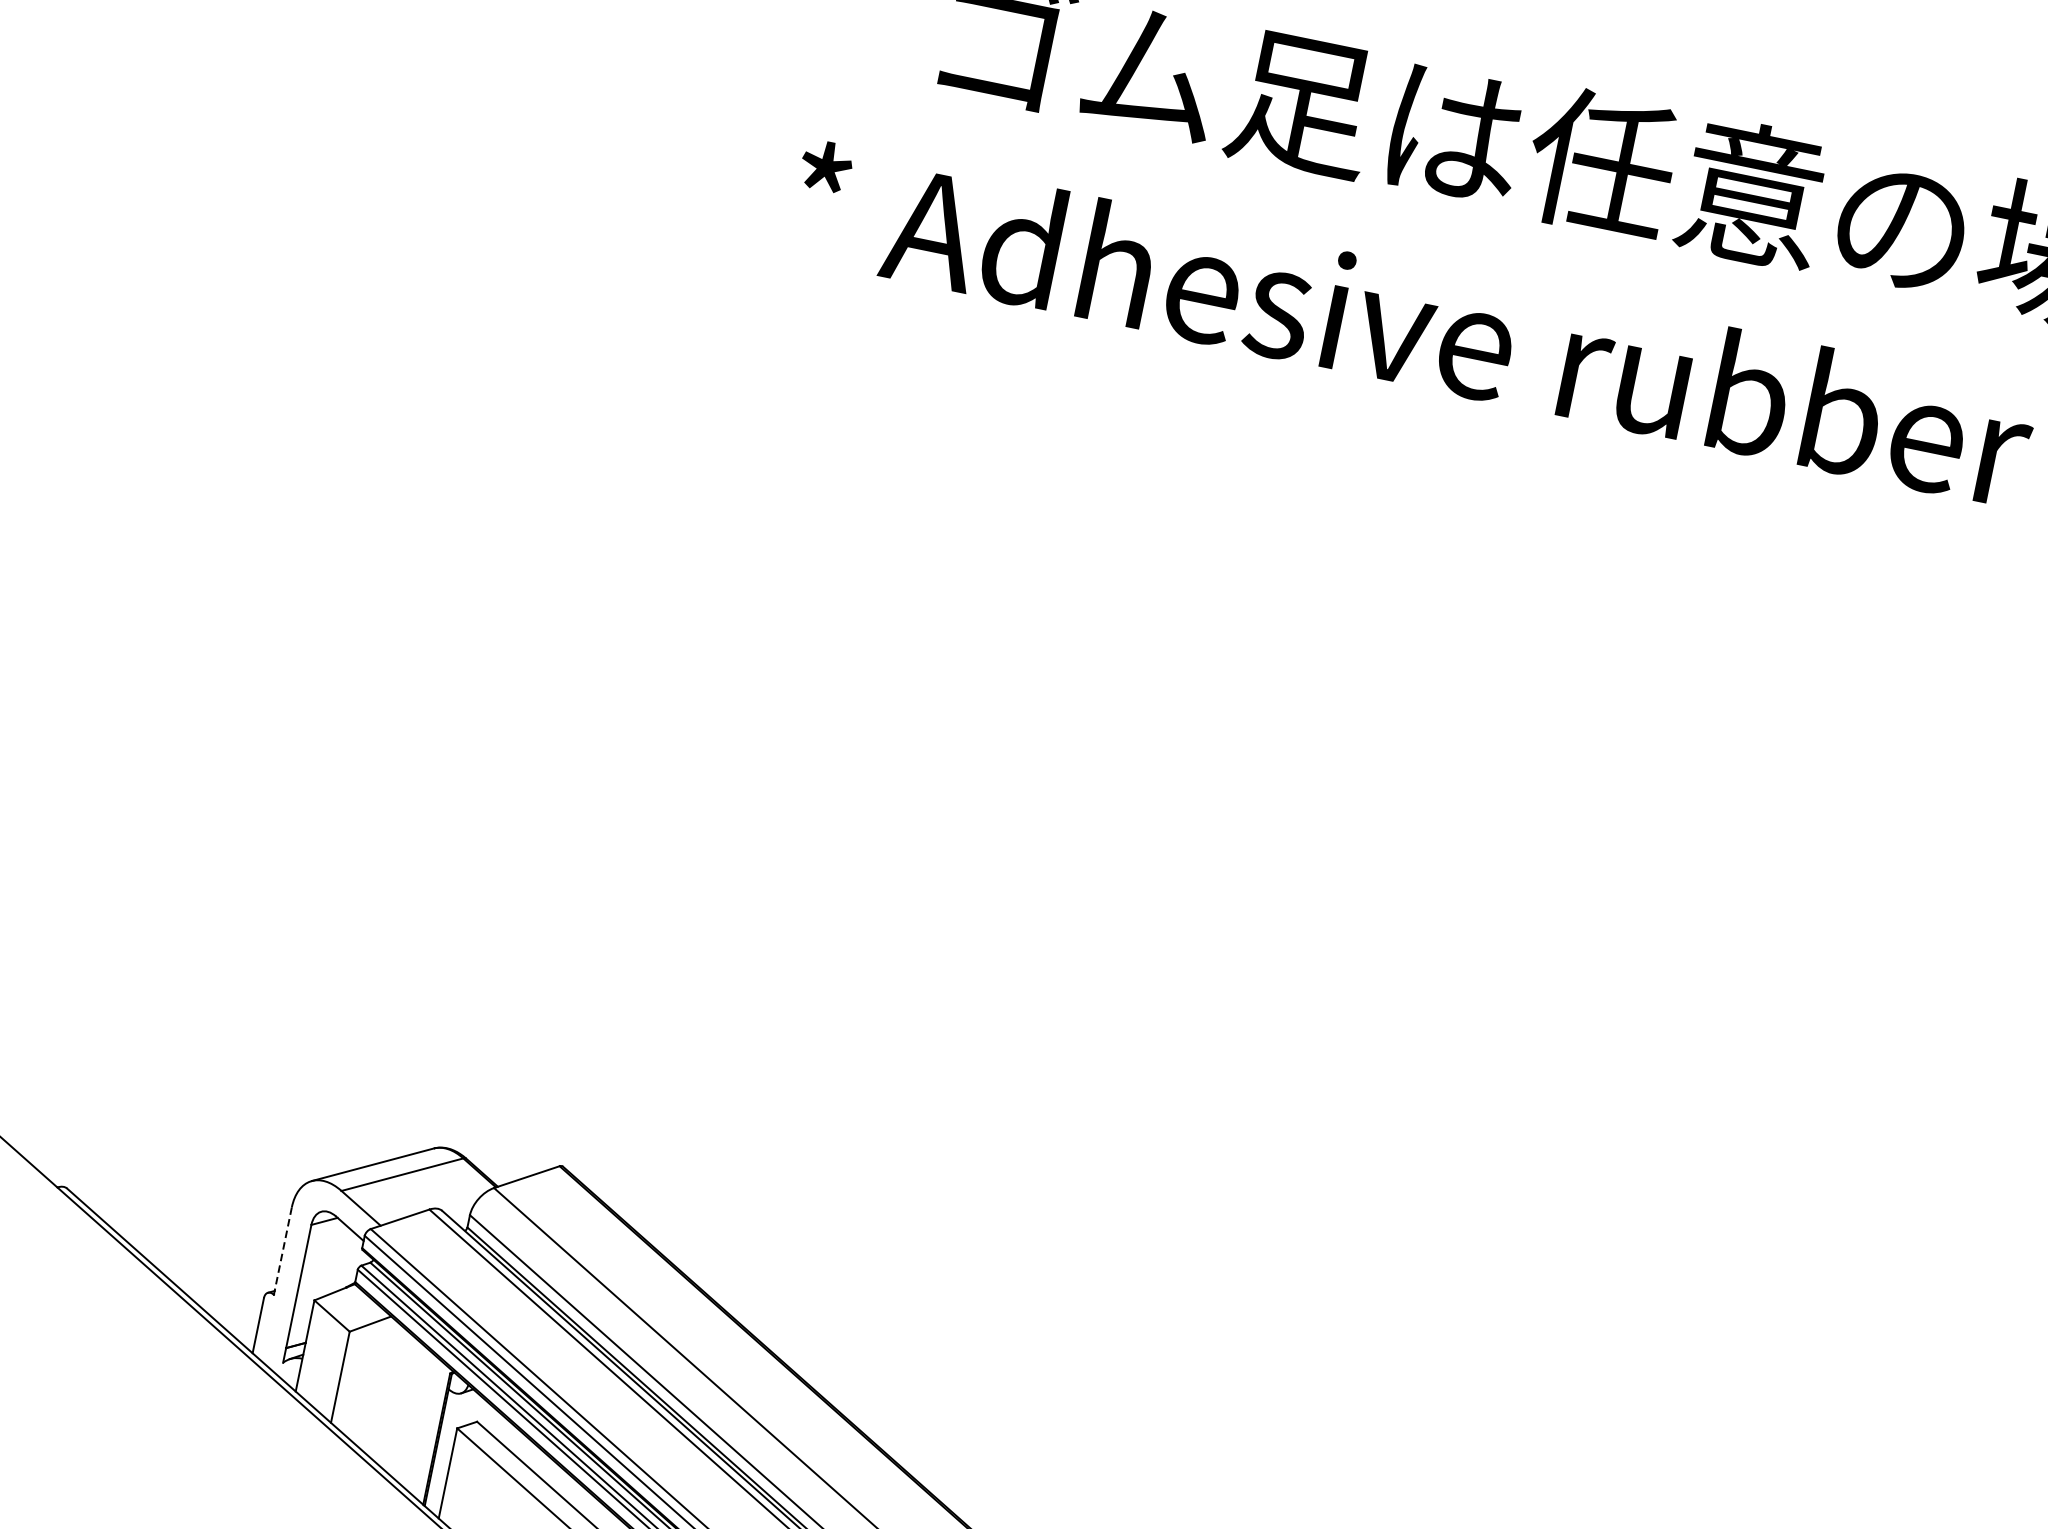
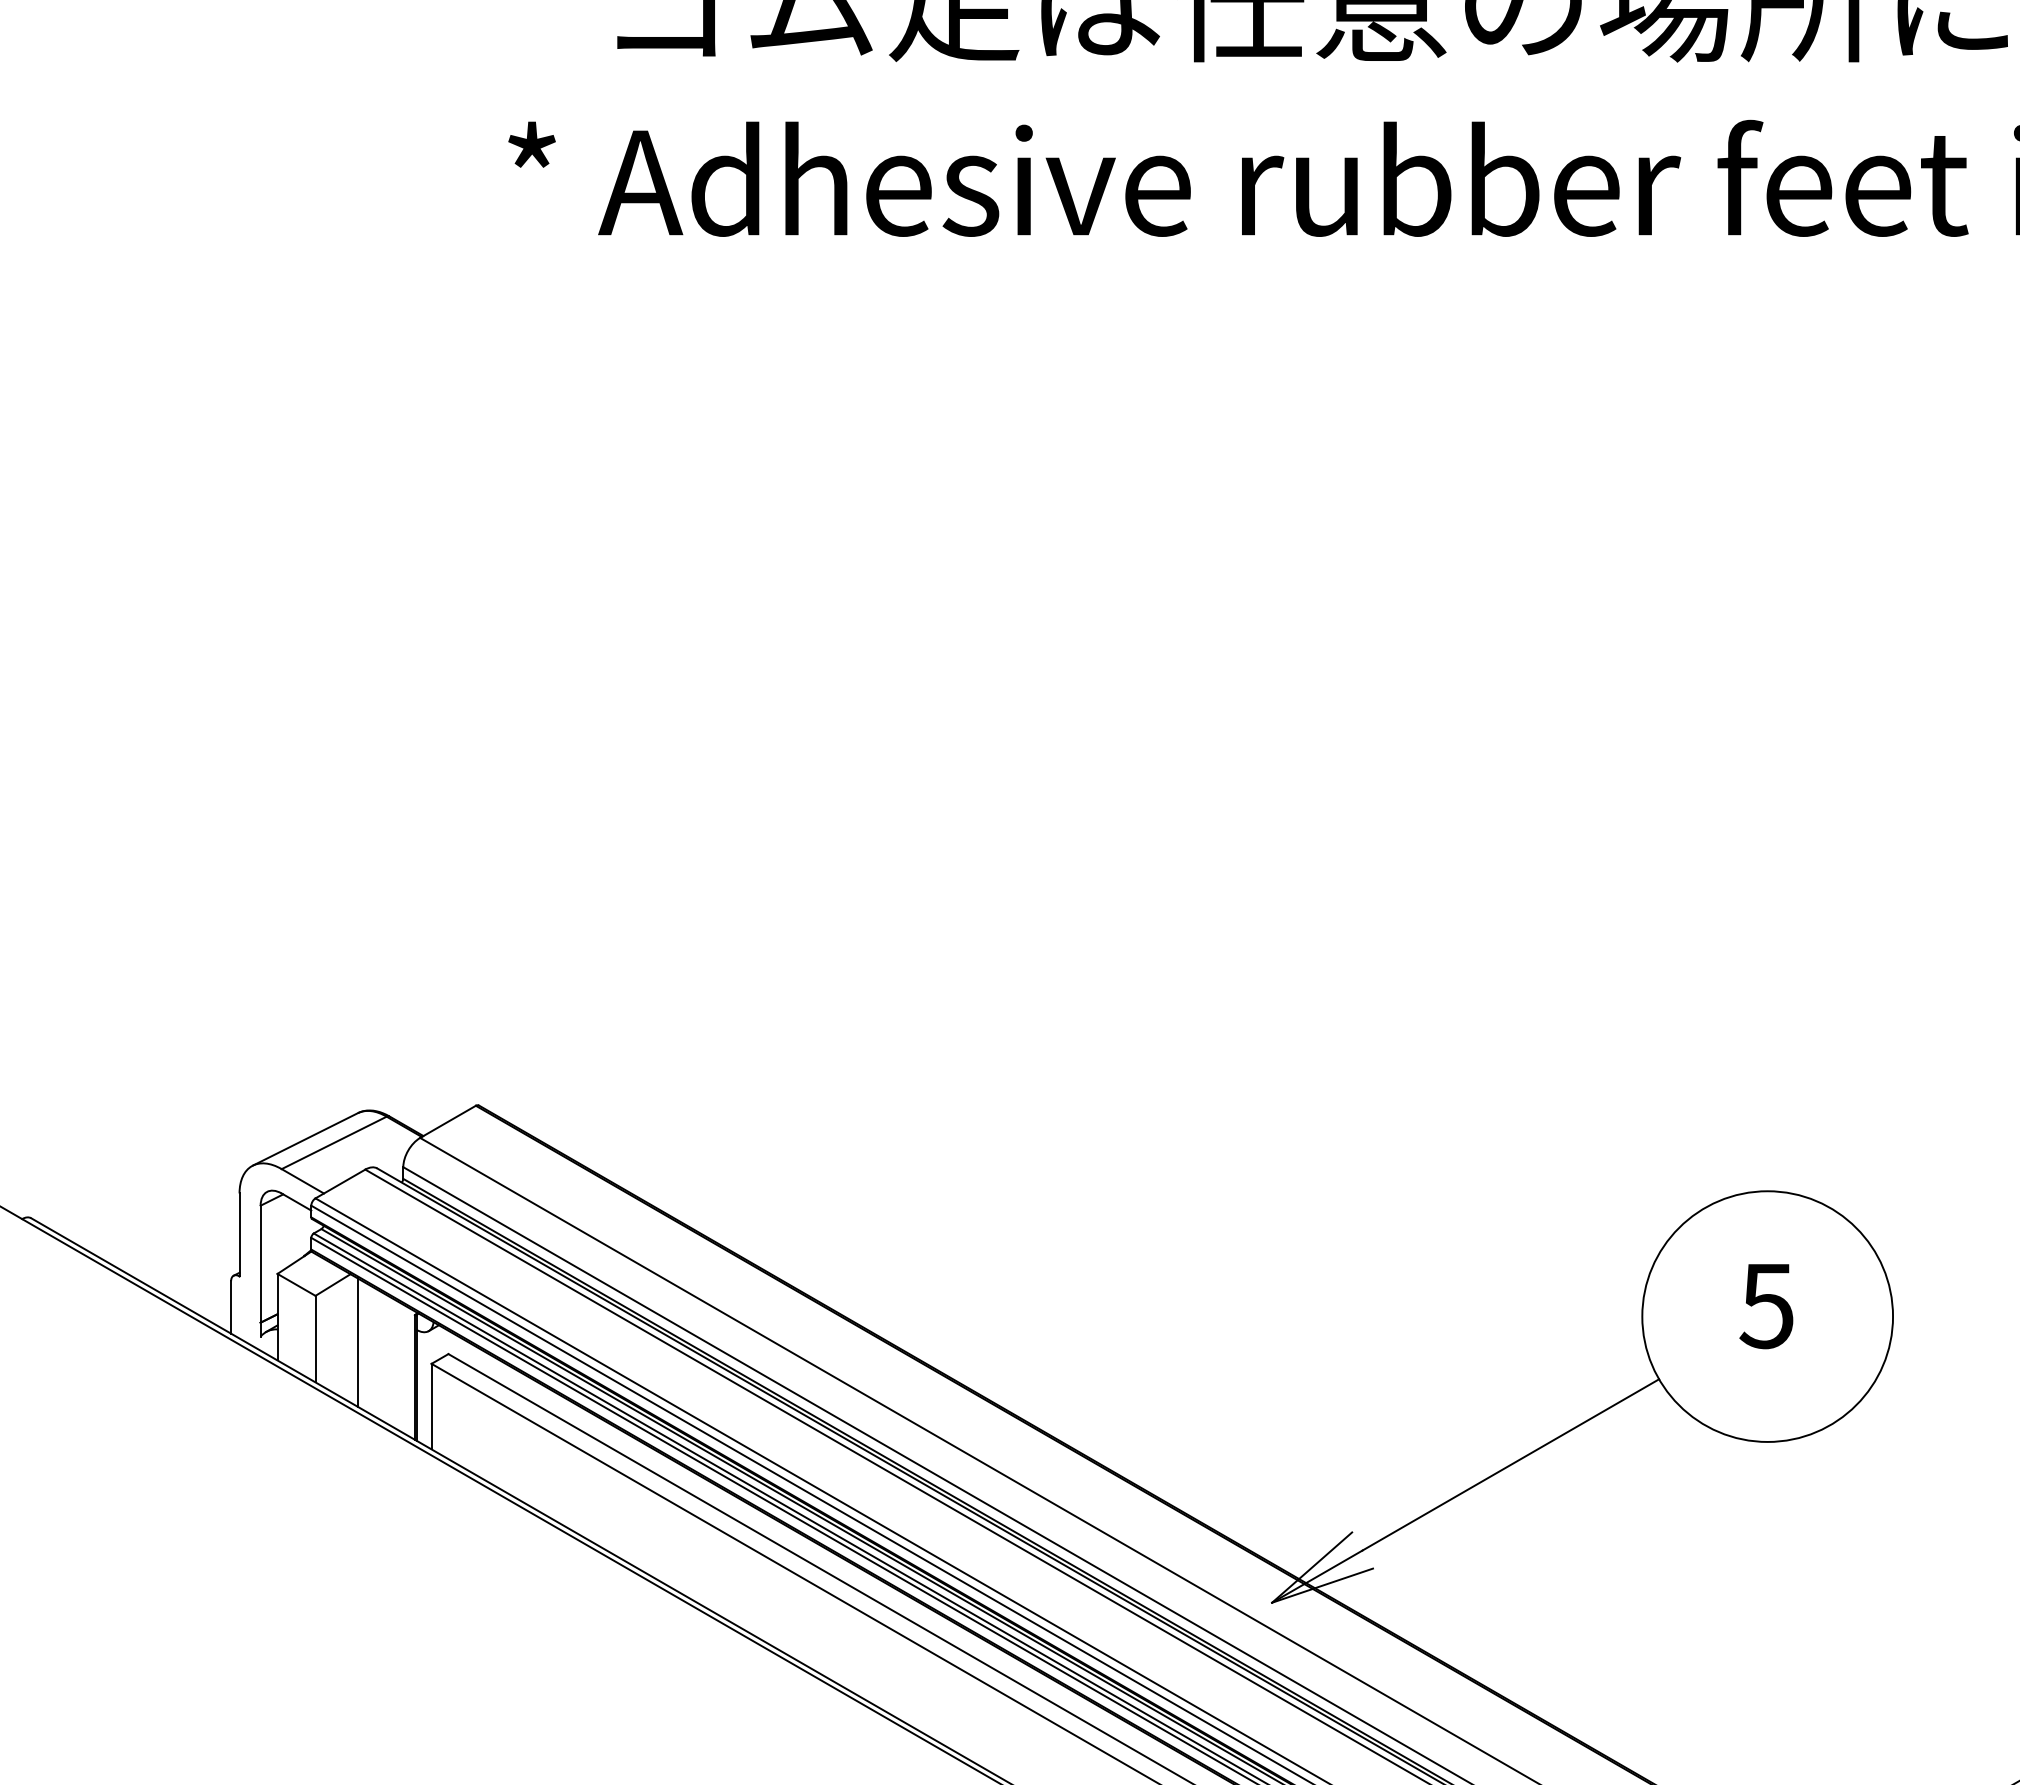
line: (282, 1251) -> (239, 1235), dashed -> solid
line: (383, 1389) -> (357, 1342), added

